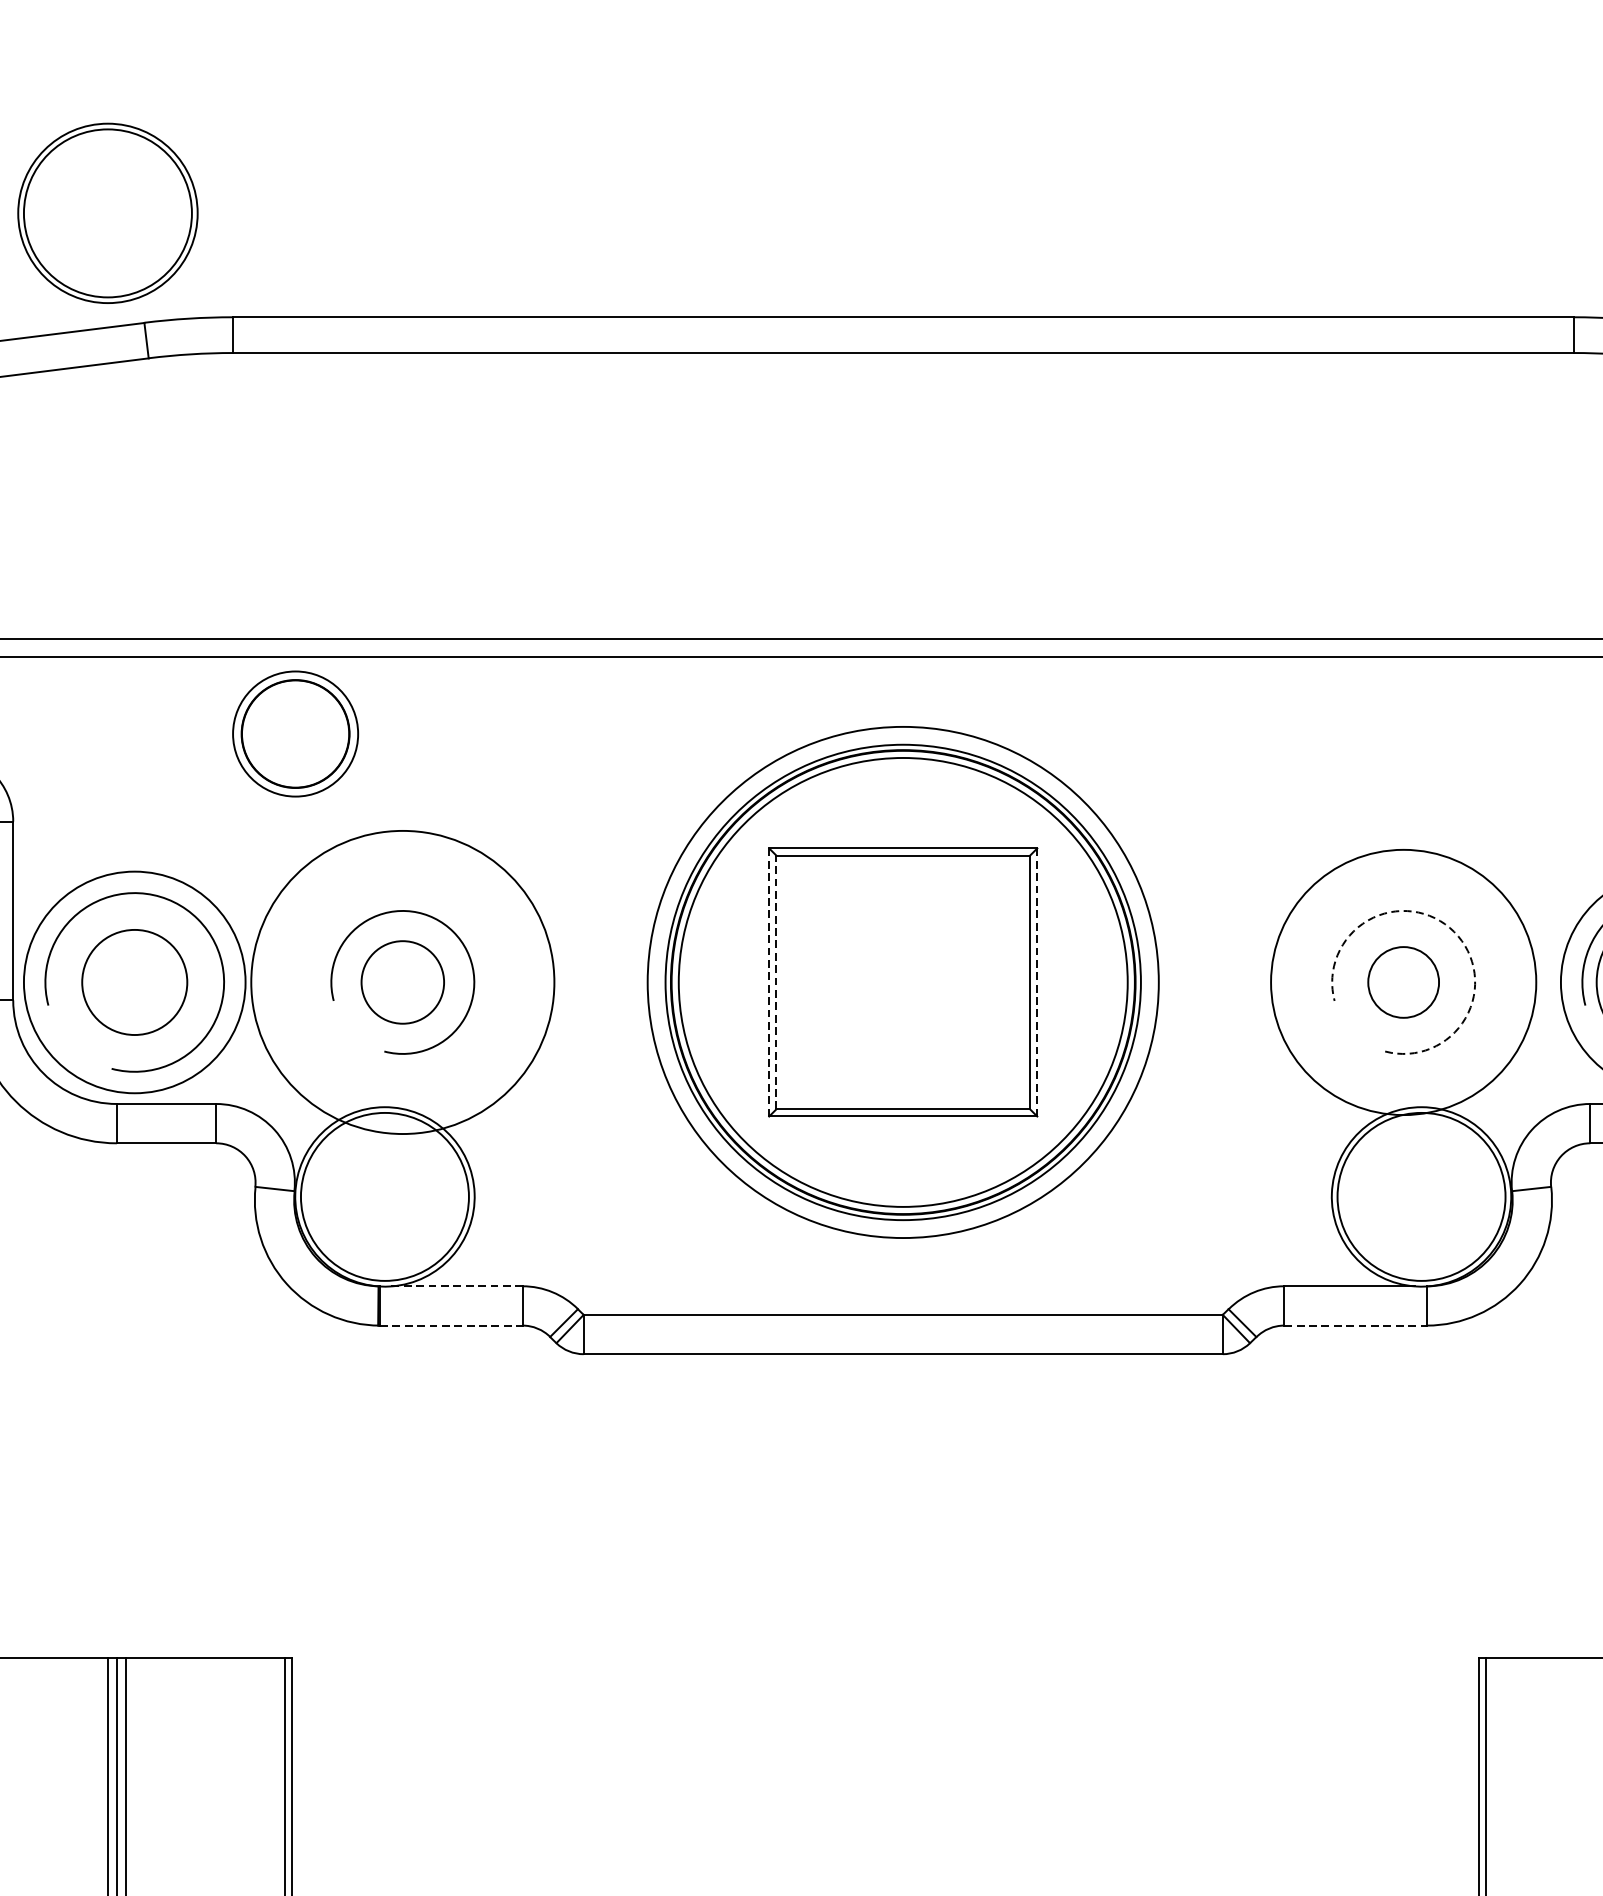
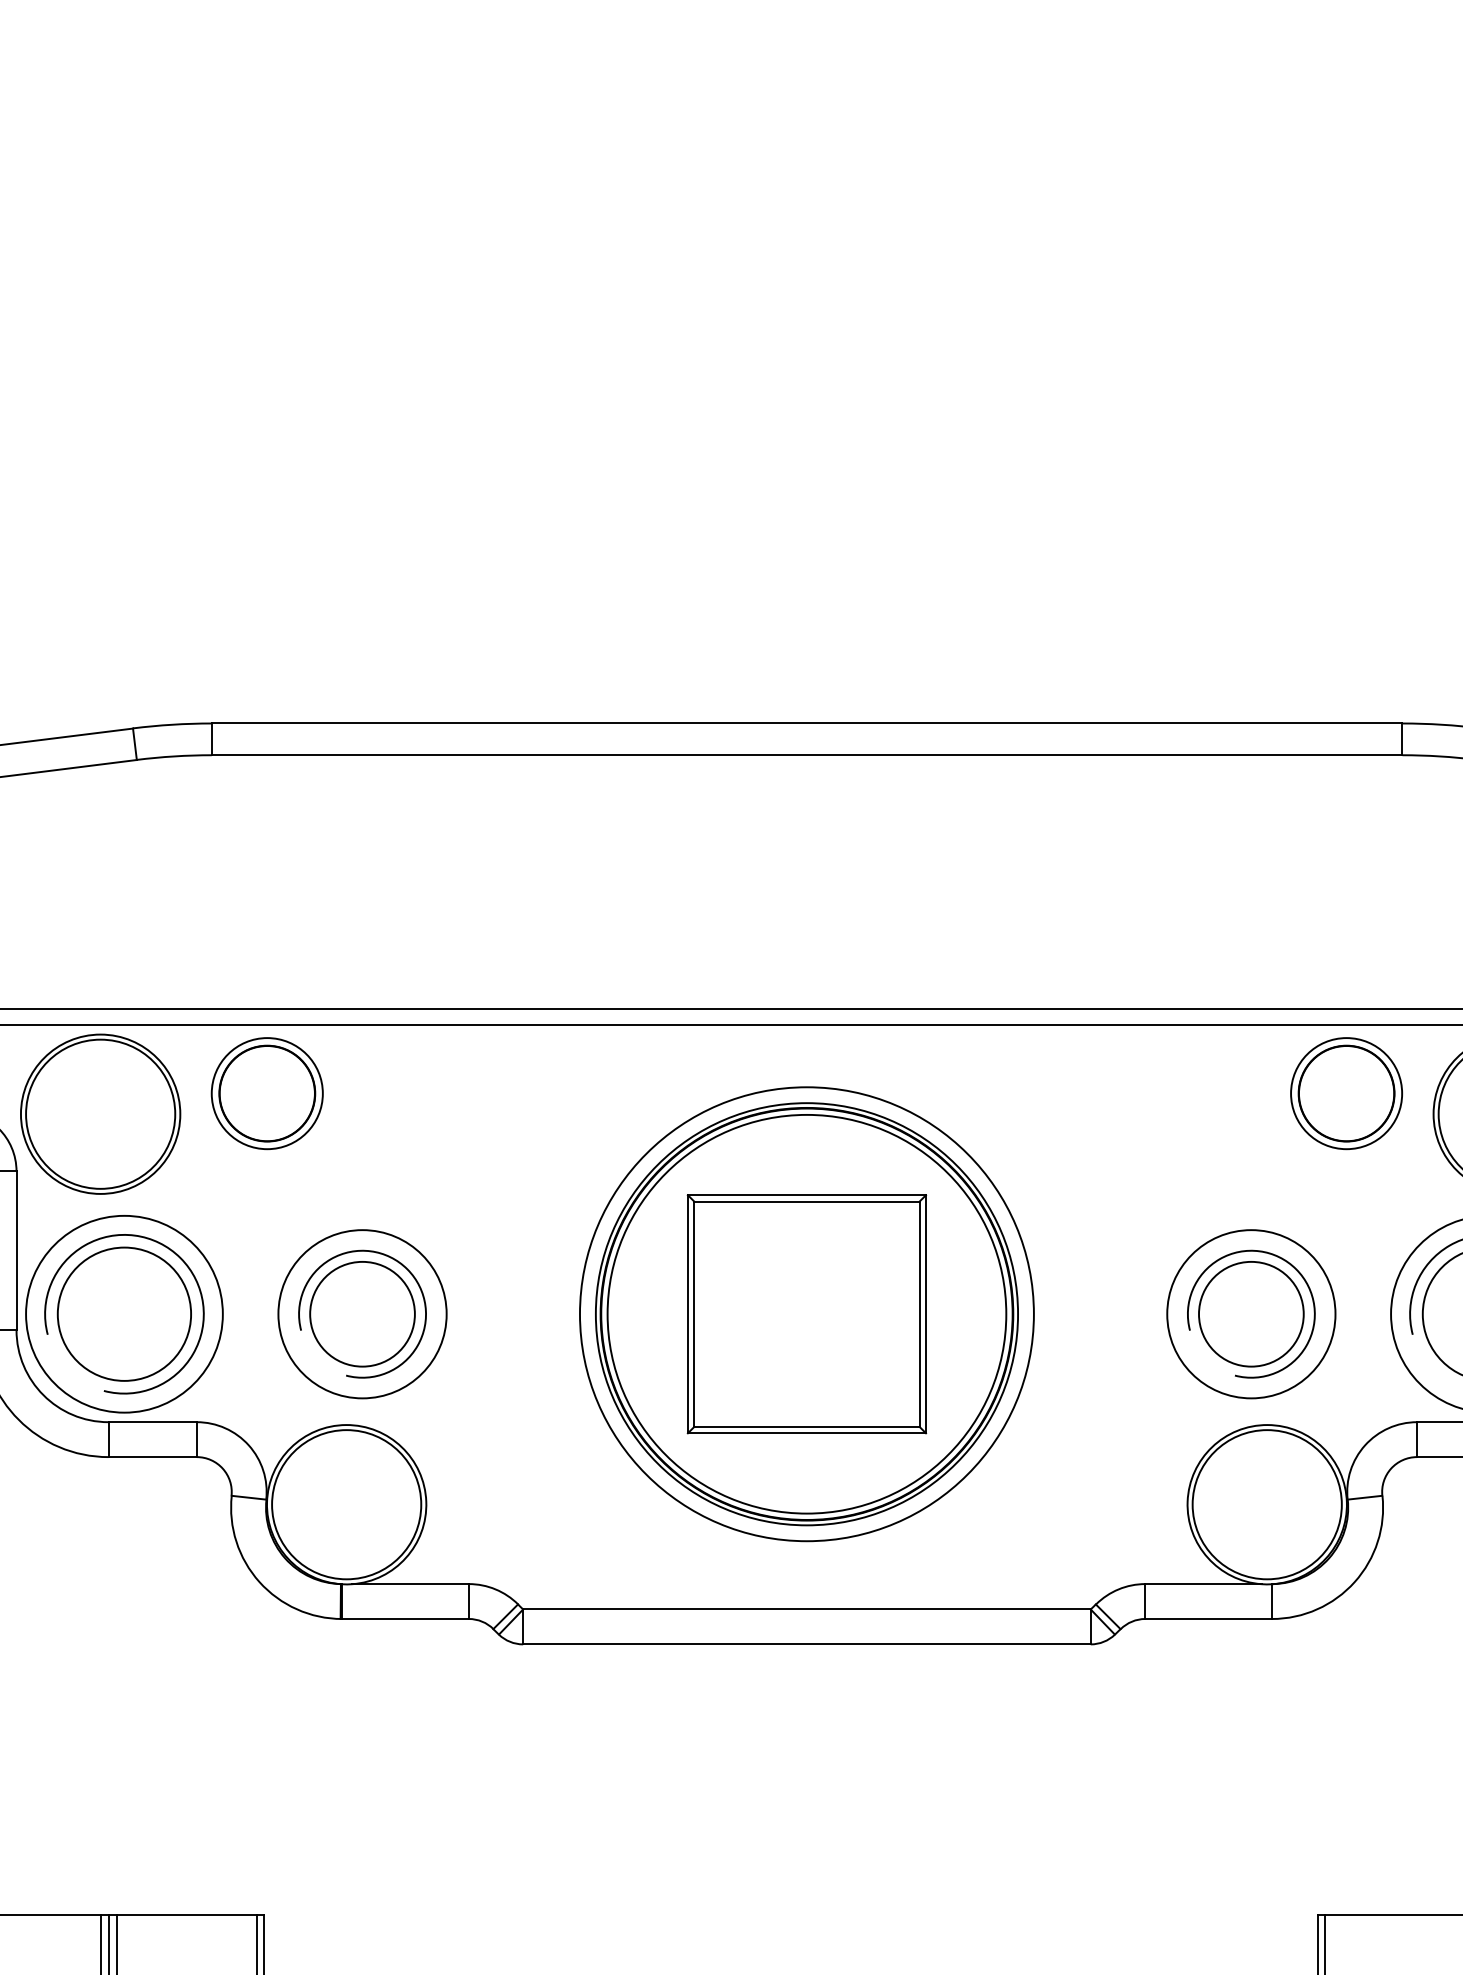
part: (107, 212) -> (100, 1113), moved
part: (1510, 733) -> (1346, 1093), added
arc: (1454, 932) -> (1296, 1269), dashed -> solid
circle: (134, 981) -> (124, 1313), size x1.43
circle: (402, 981) -> (362, 1313), size x1.43
line: (768, 981) -> (687, 1313), dashed -> solid
circle: (1403, 981) -> (1251, 1313), size x1.67
circle: (402, 982) -> (362, 1314), size x0.62
line: (776, 982) -> (694, 1314), dashed -> solid
line: (1037, 982) -> (926, 1314), dashed -> solid
circle: (1403, 982) -> (1251, 1314), size x0.71
line: (457, 1286) -> (411, 1584), dashed -> solid
line: (452, 1325) -> (406, 1618), dashed -> solid
line: (1356, 1325) -> (1209, 1618), dashed -> solid

